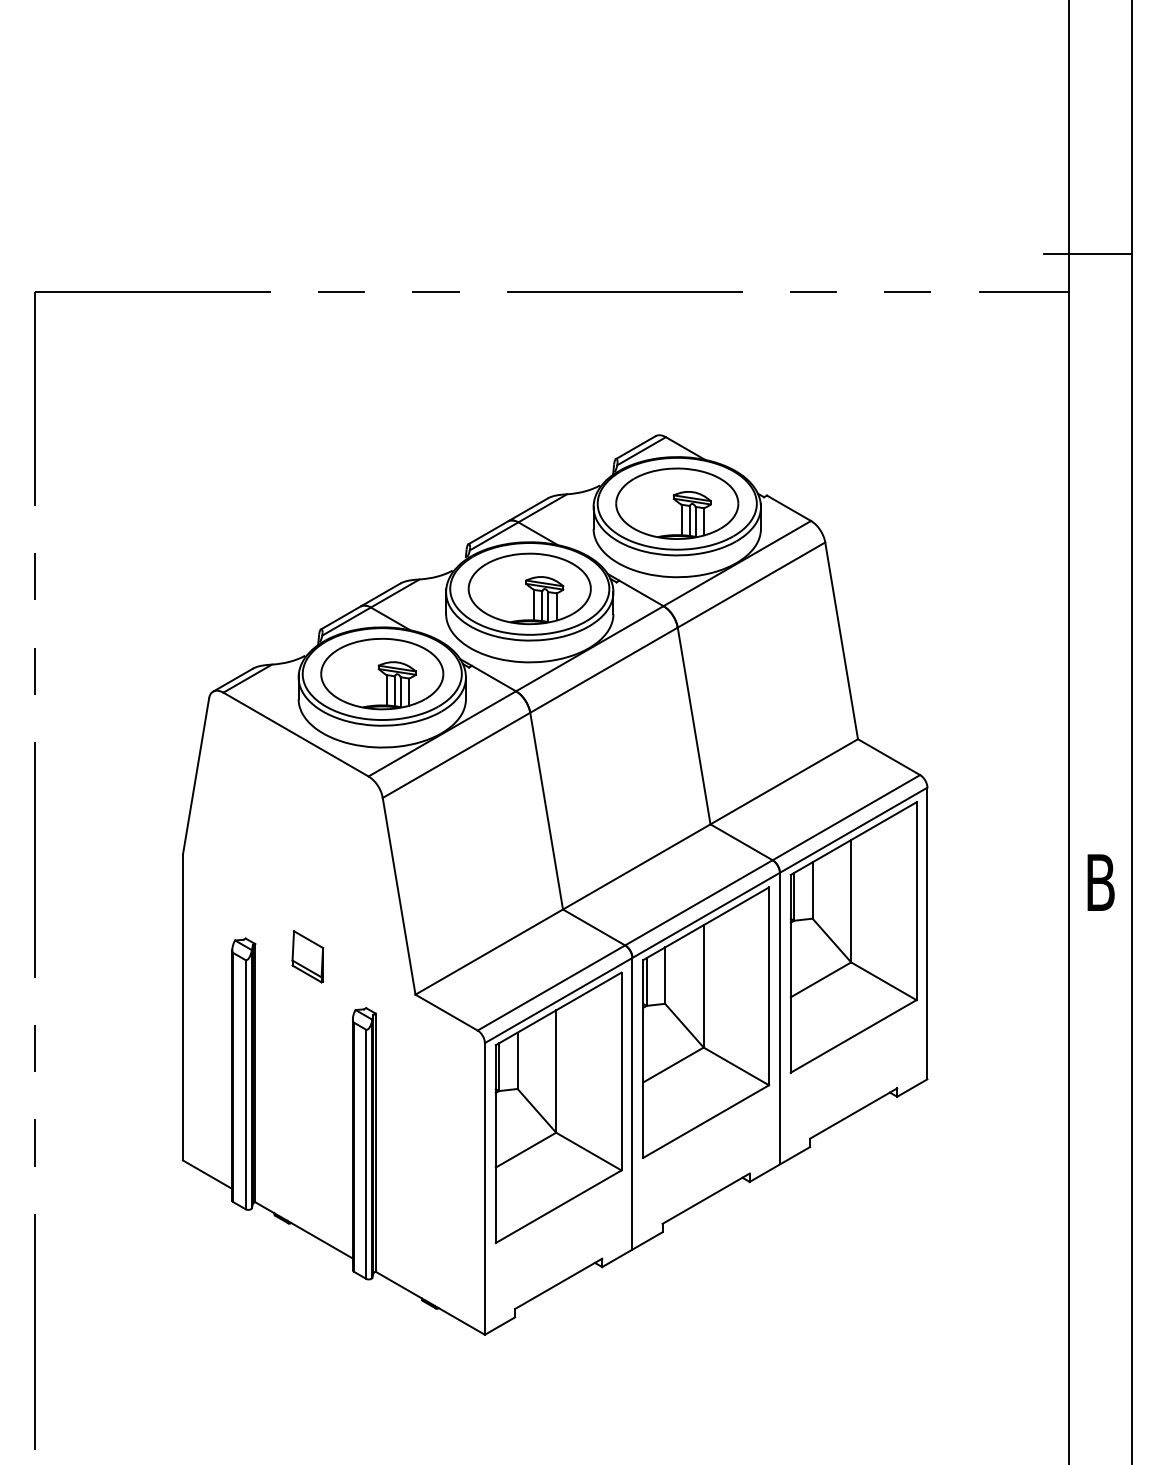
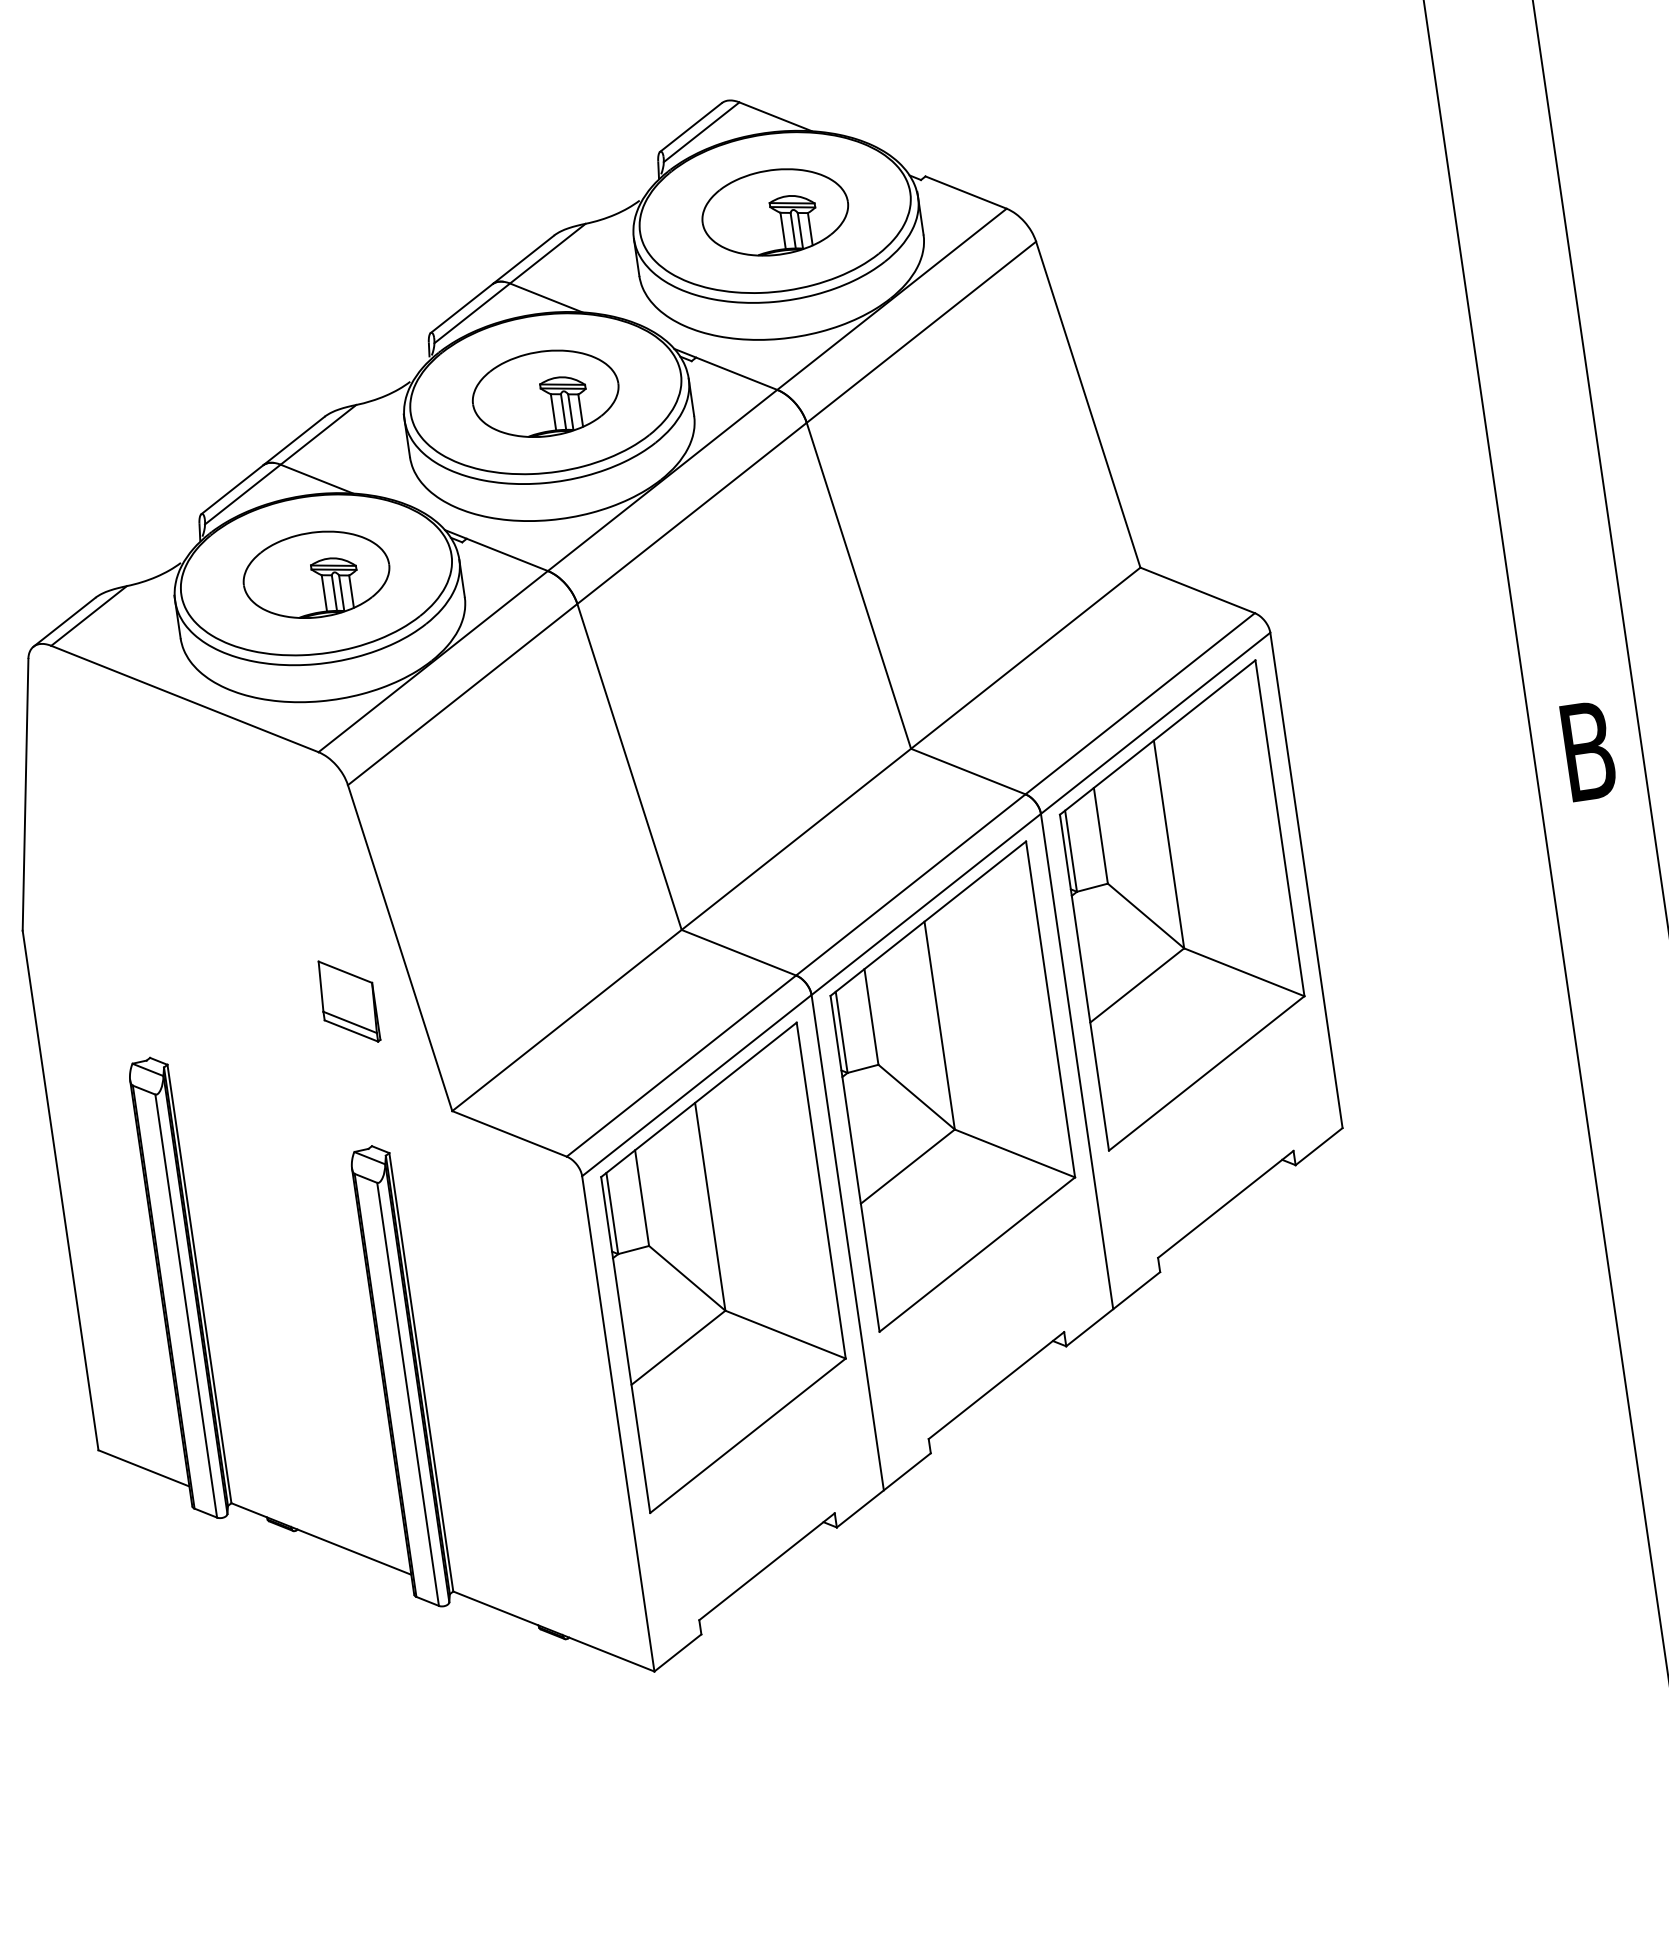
part: (677, 503) -> (775, 212), size x0.7
part: (529, 588) -> (545, 393), size x0.7
part: (382, 673) -> (316, 573), size x0.7
part: (307, 956) -> (347, 1001), moved

